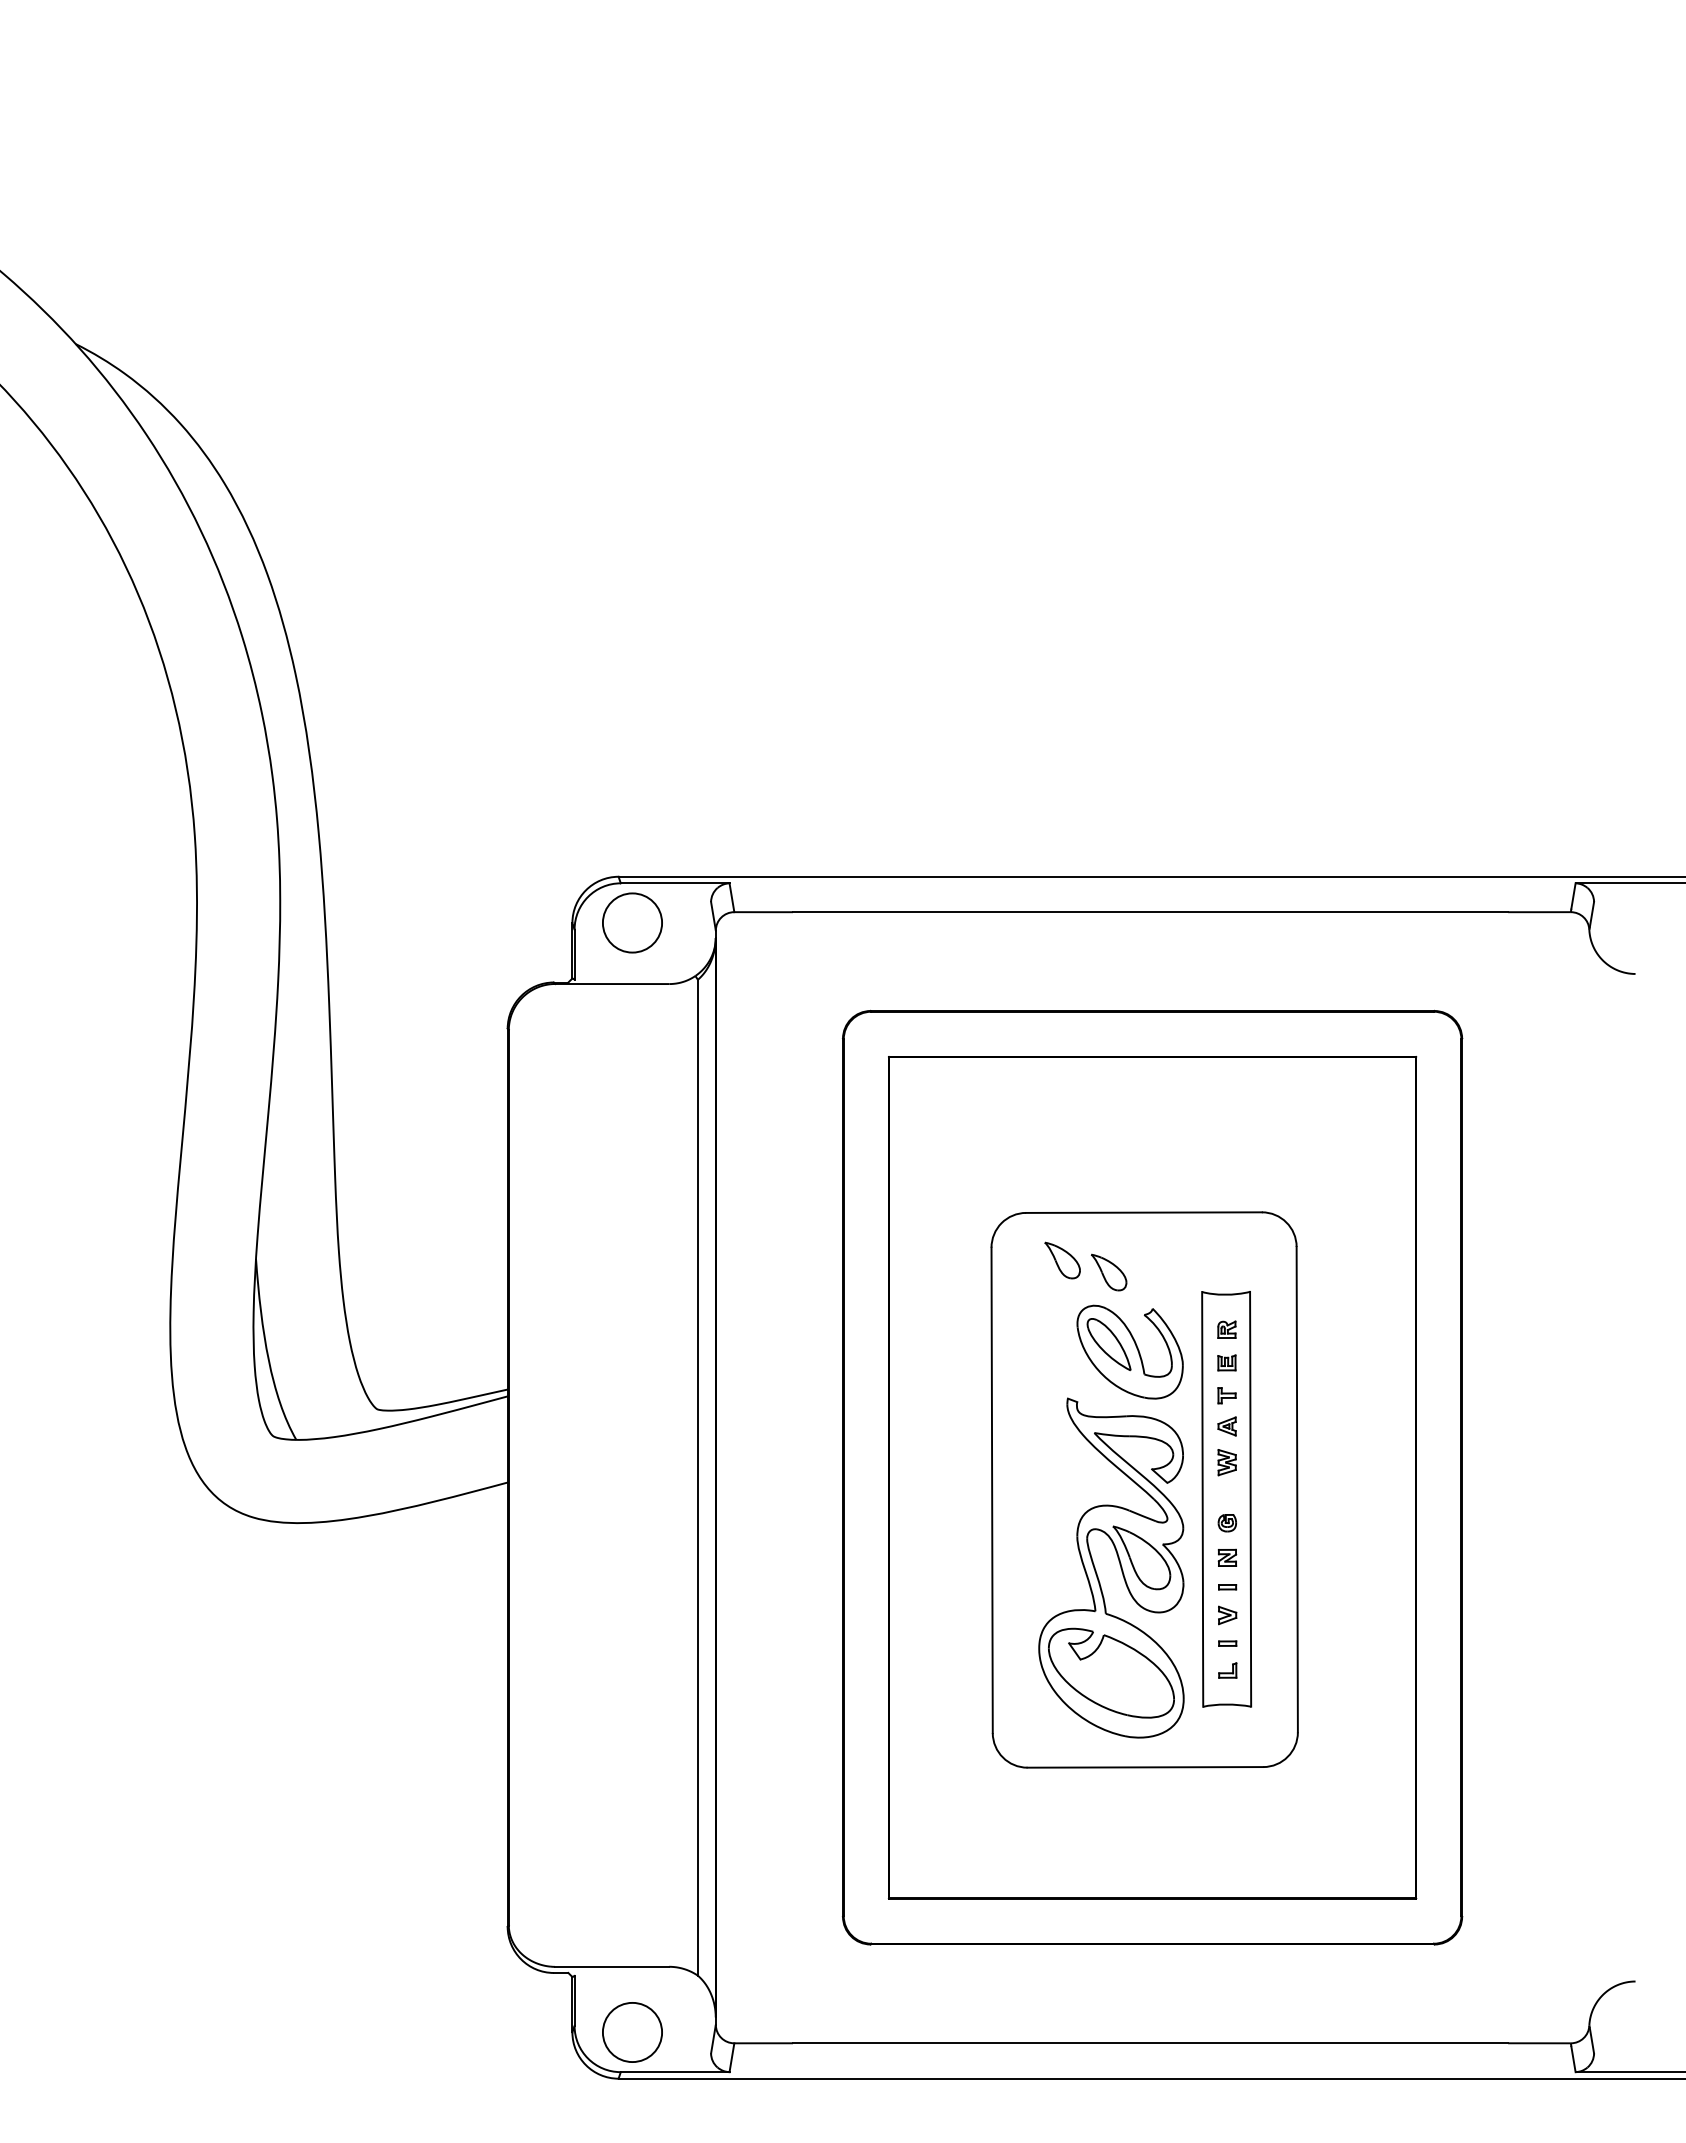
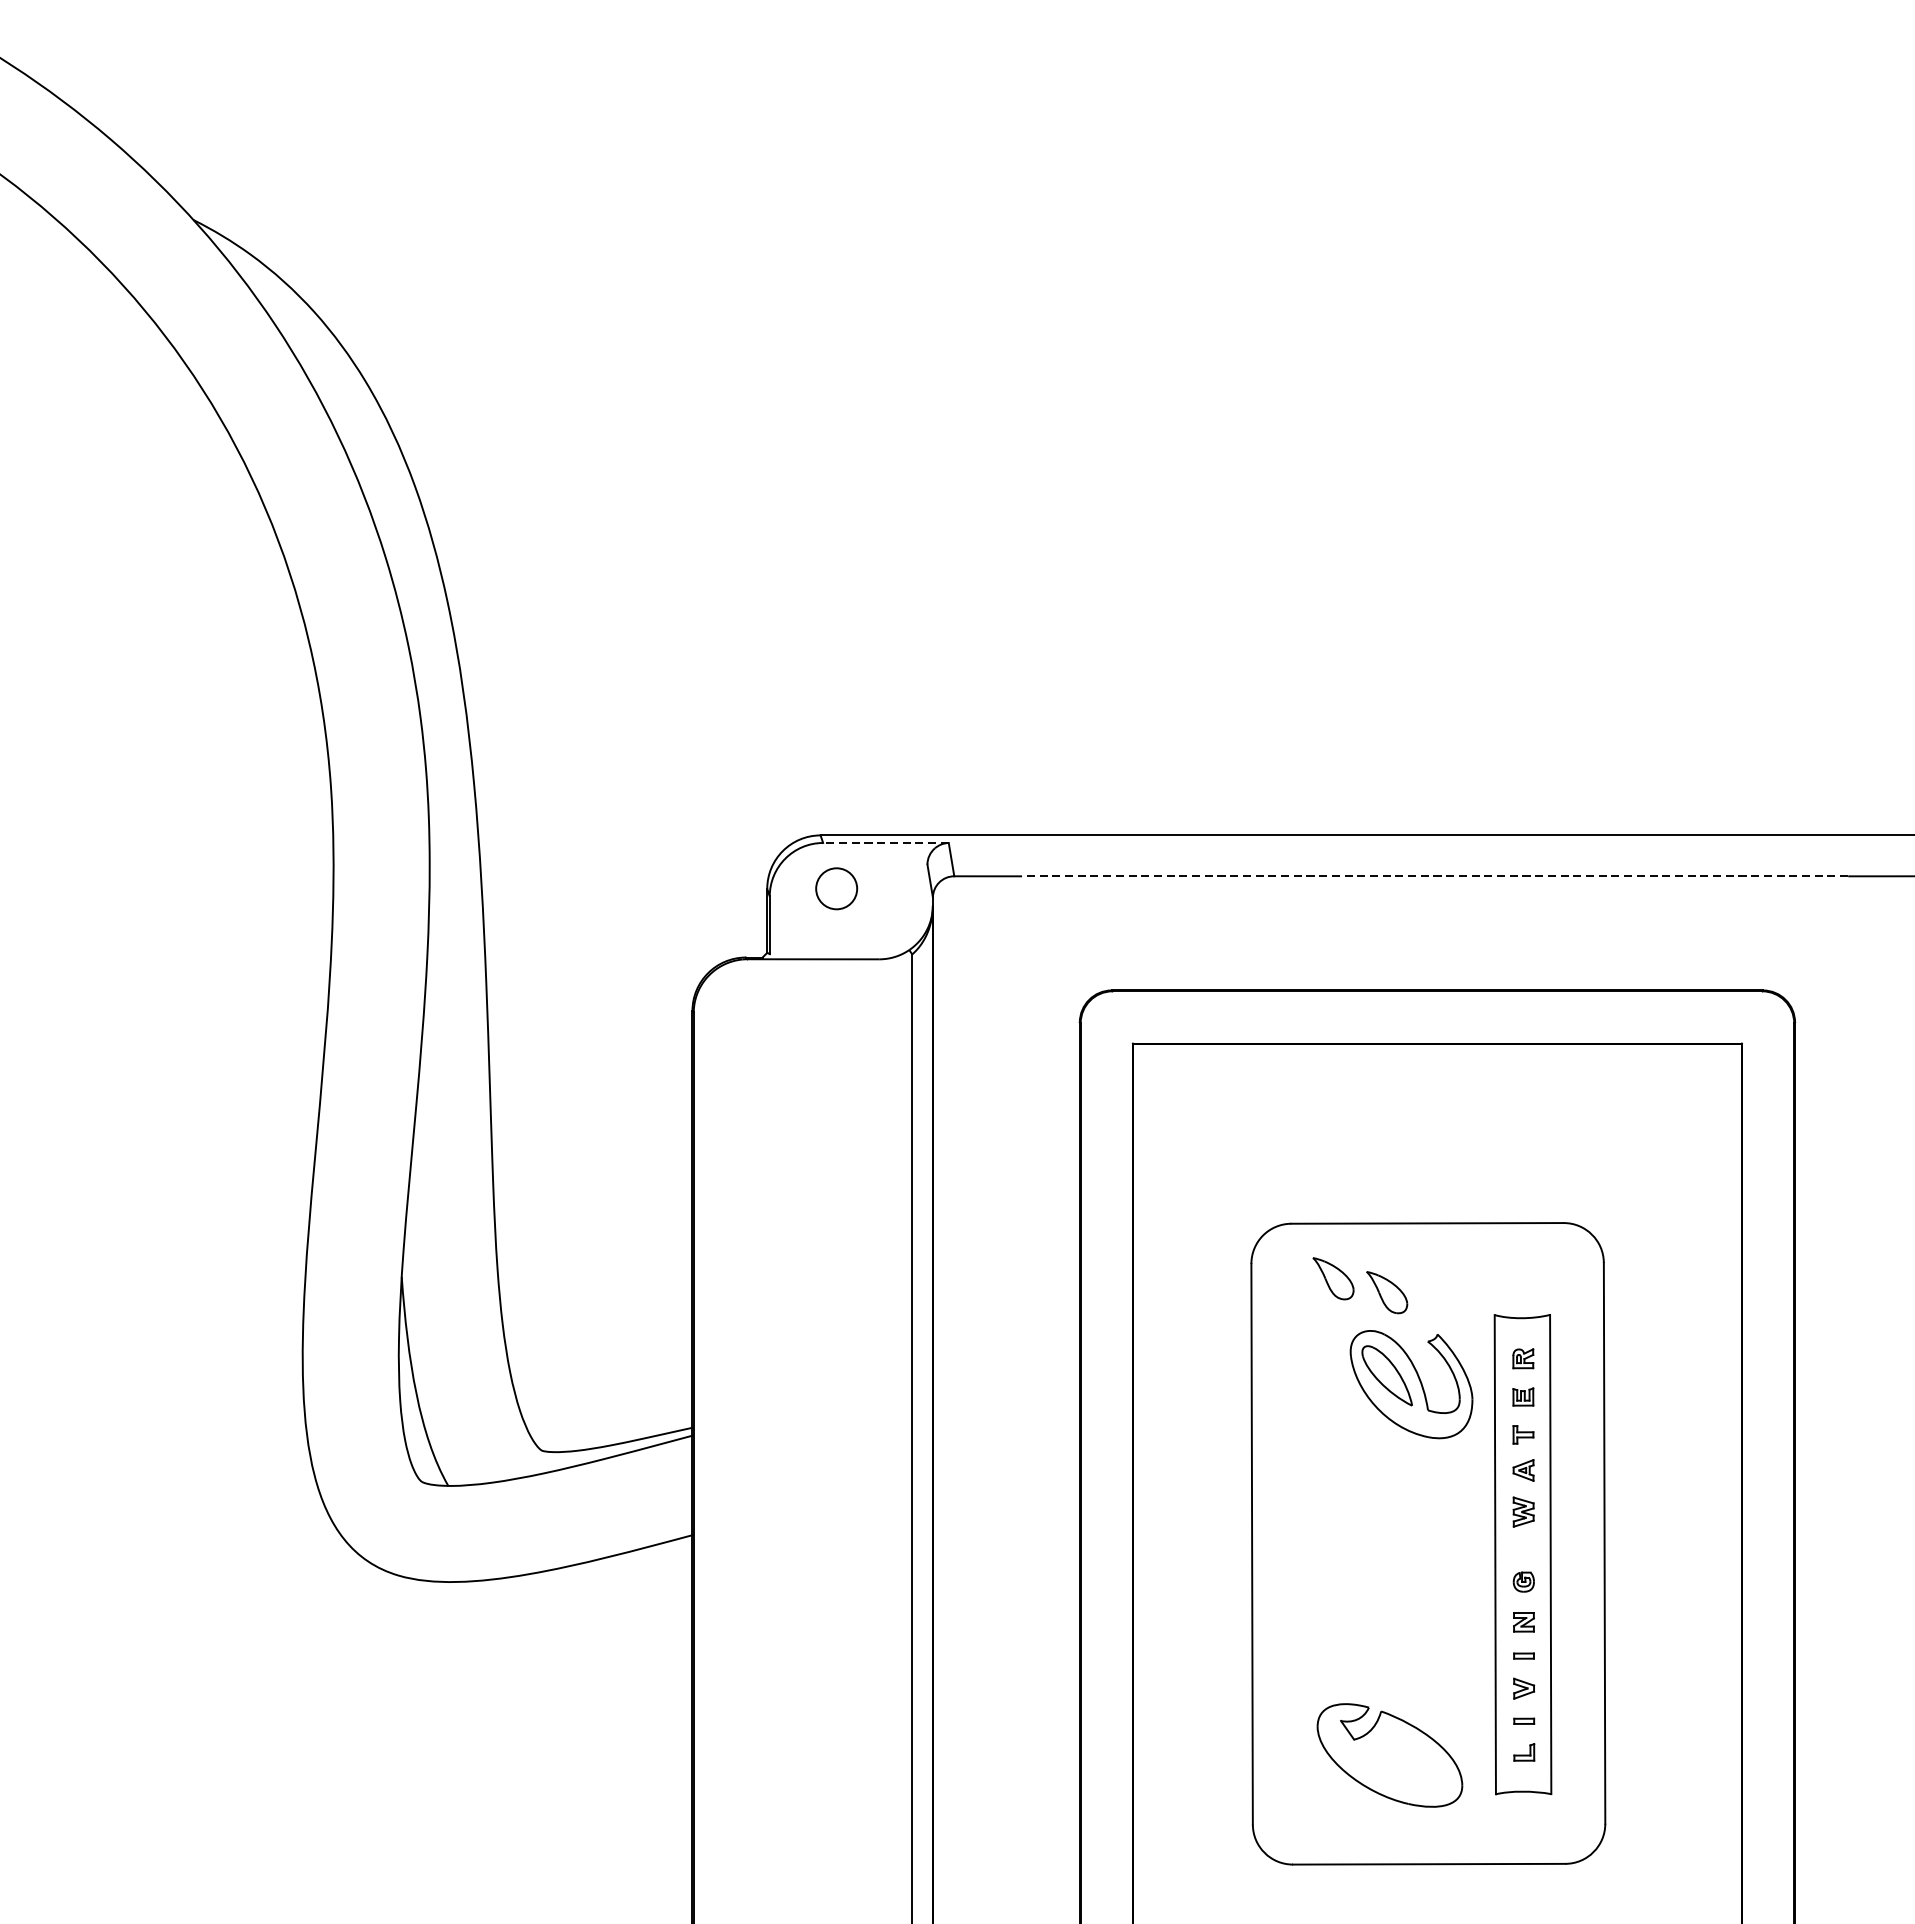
line: (674, 883) -> (885, 843), solid -> dashed
line: (1150, 912) -> (1435, 876), solid -> dashed
circle: (632, 922) -> (836, 888), size x0.6
part: (1119, 1564) -> (1399, 1629), removed

